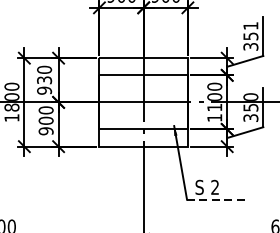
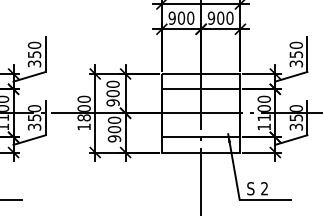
text: (251, 24) -> (296, 44), 351 -> 350
text: (43, 80) -> (112, 93), 930 -> 900
line: (216, 199) -> (265, 199), dashed -> solid

